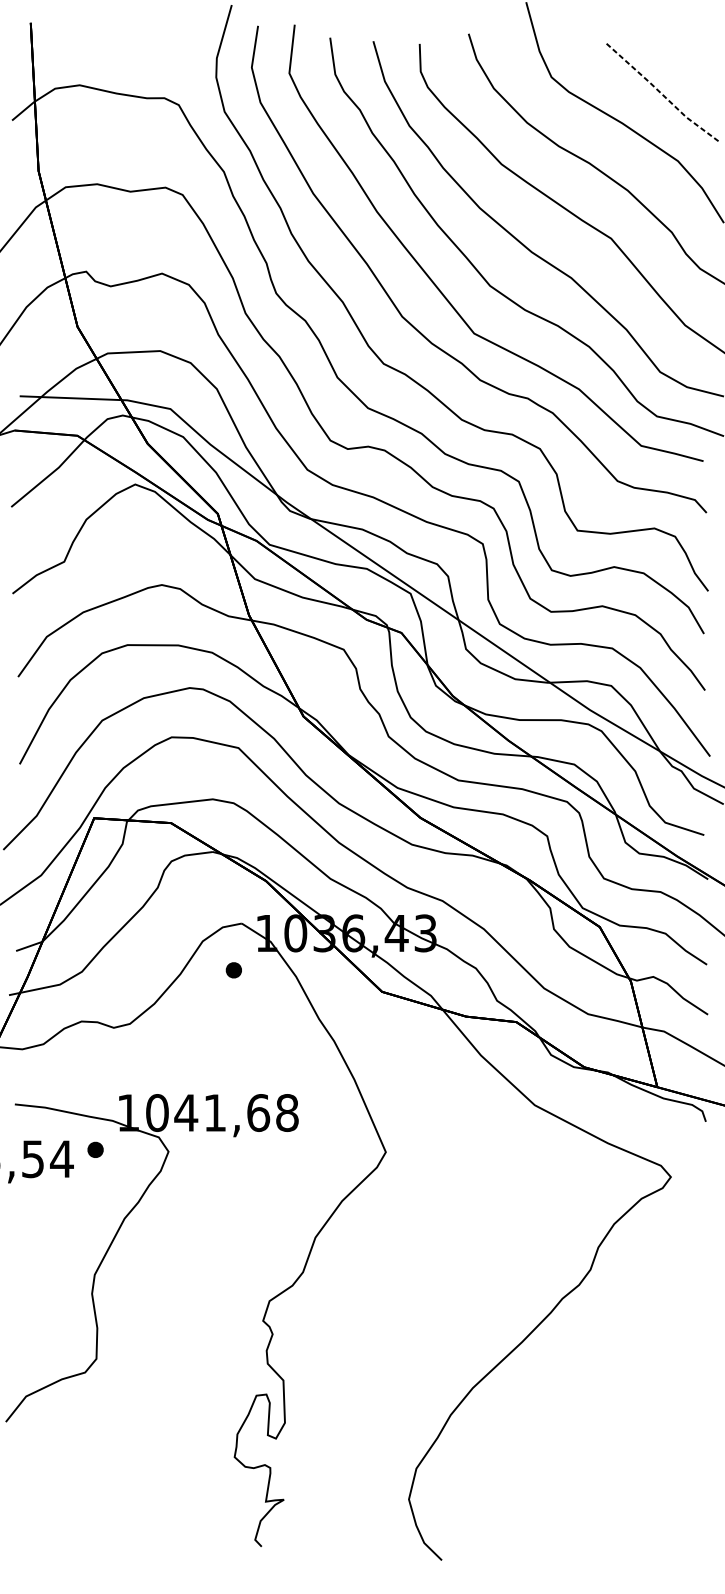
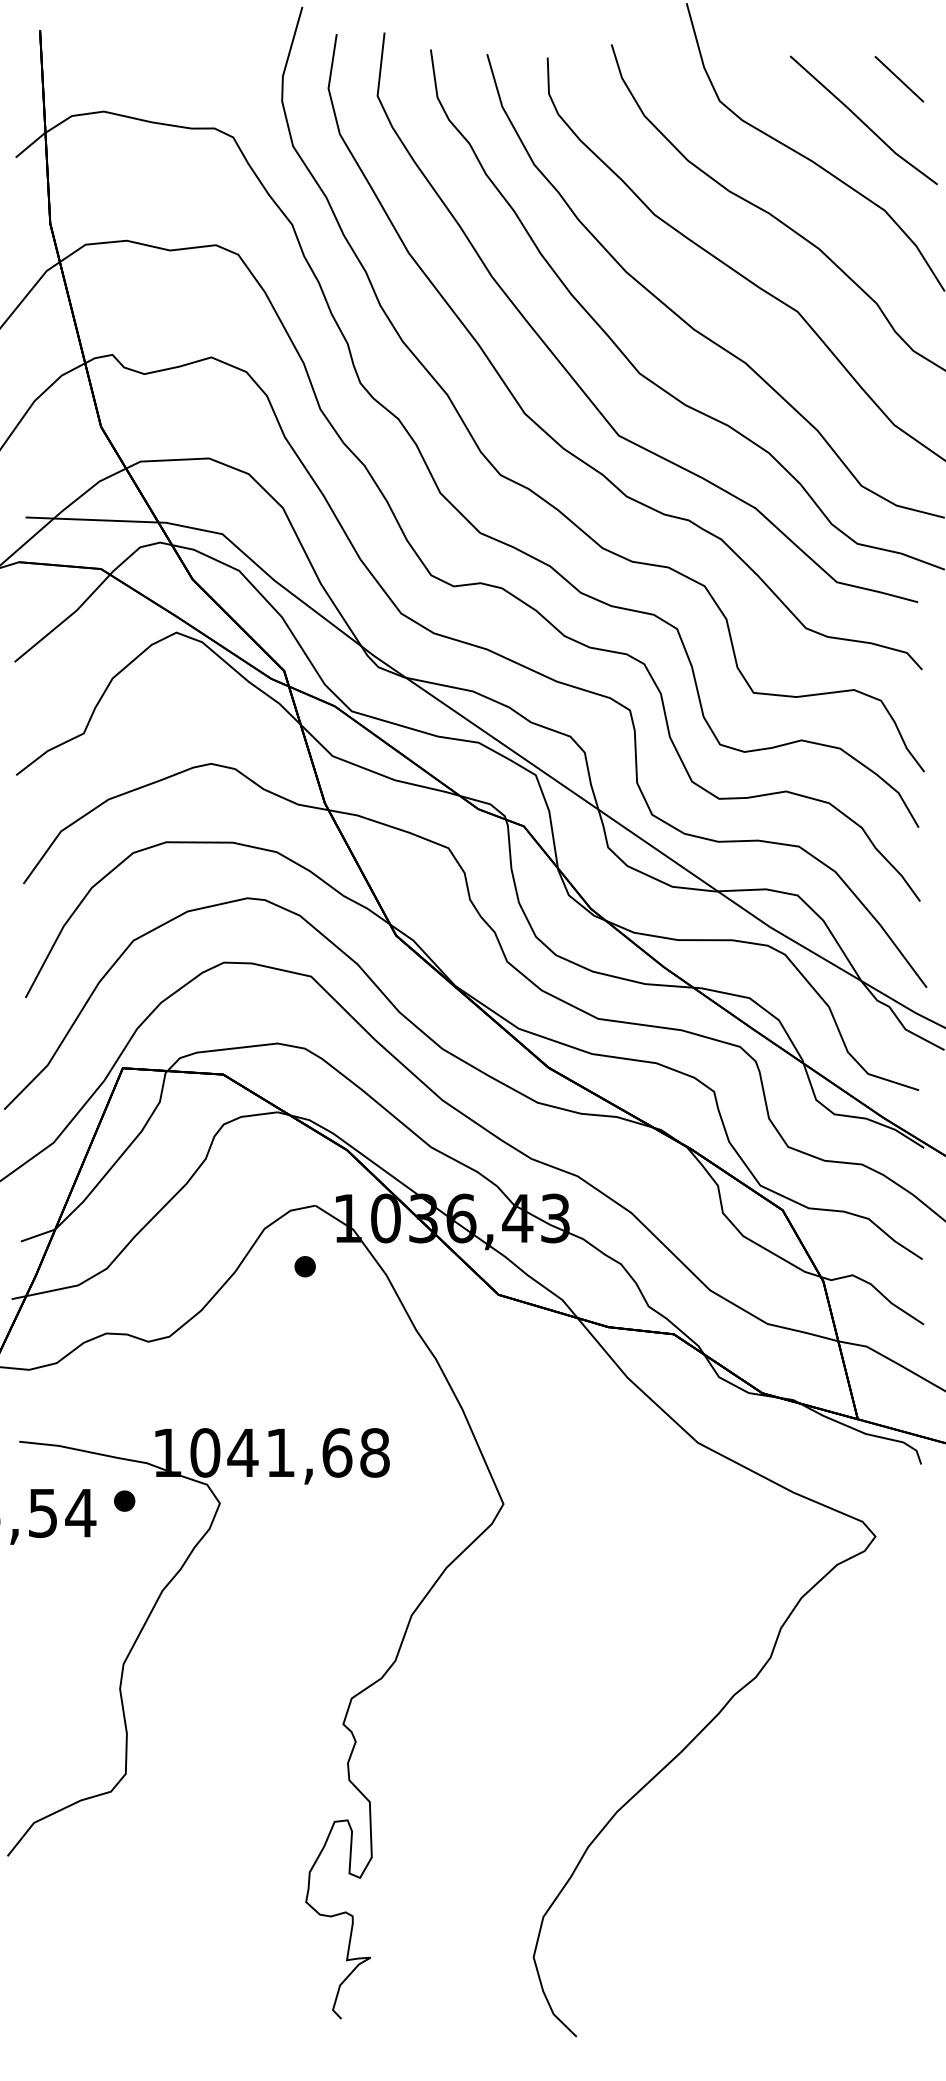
line: (689, 59) -> (899, 78), added
line: (660, 93) -> (862, 122), dashed -> solid

